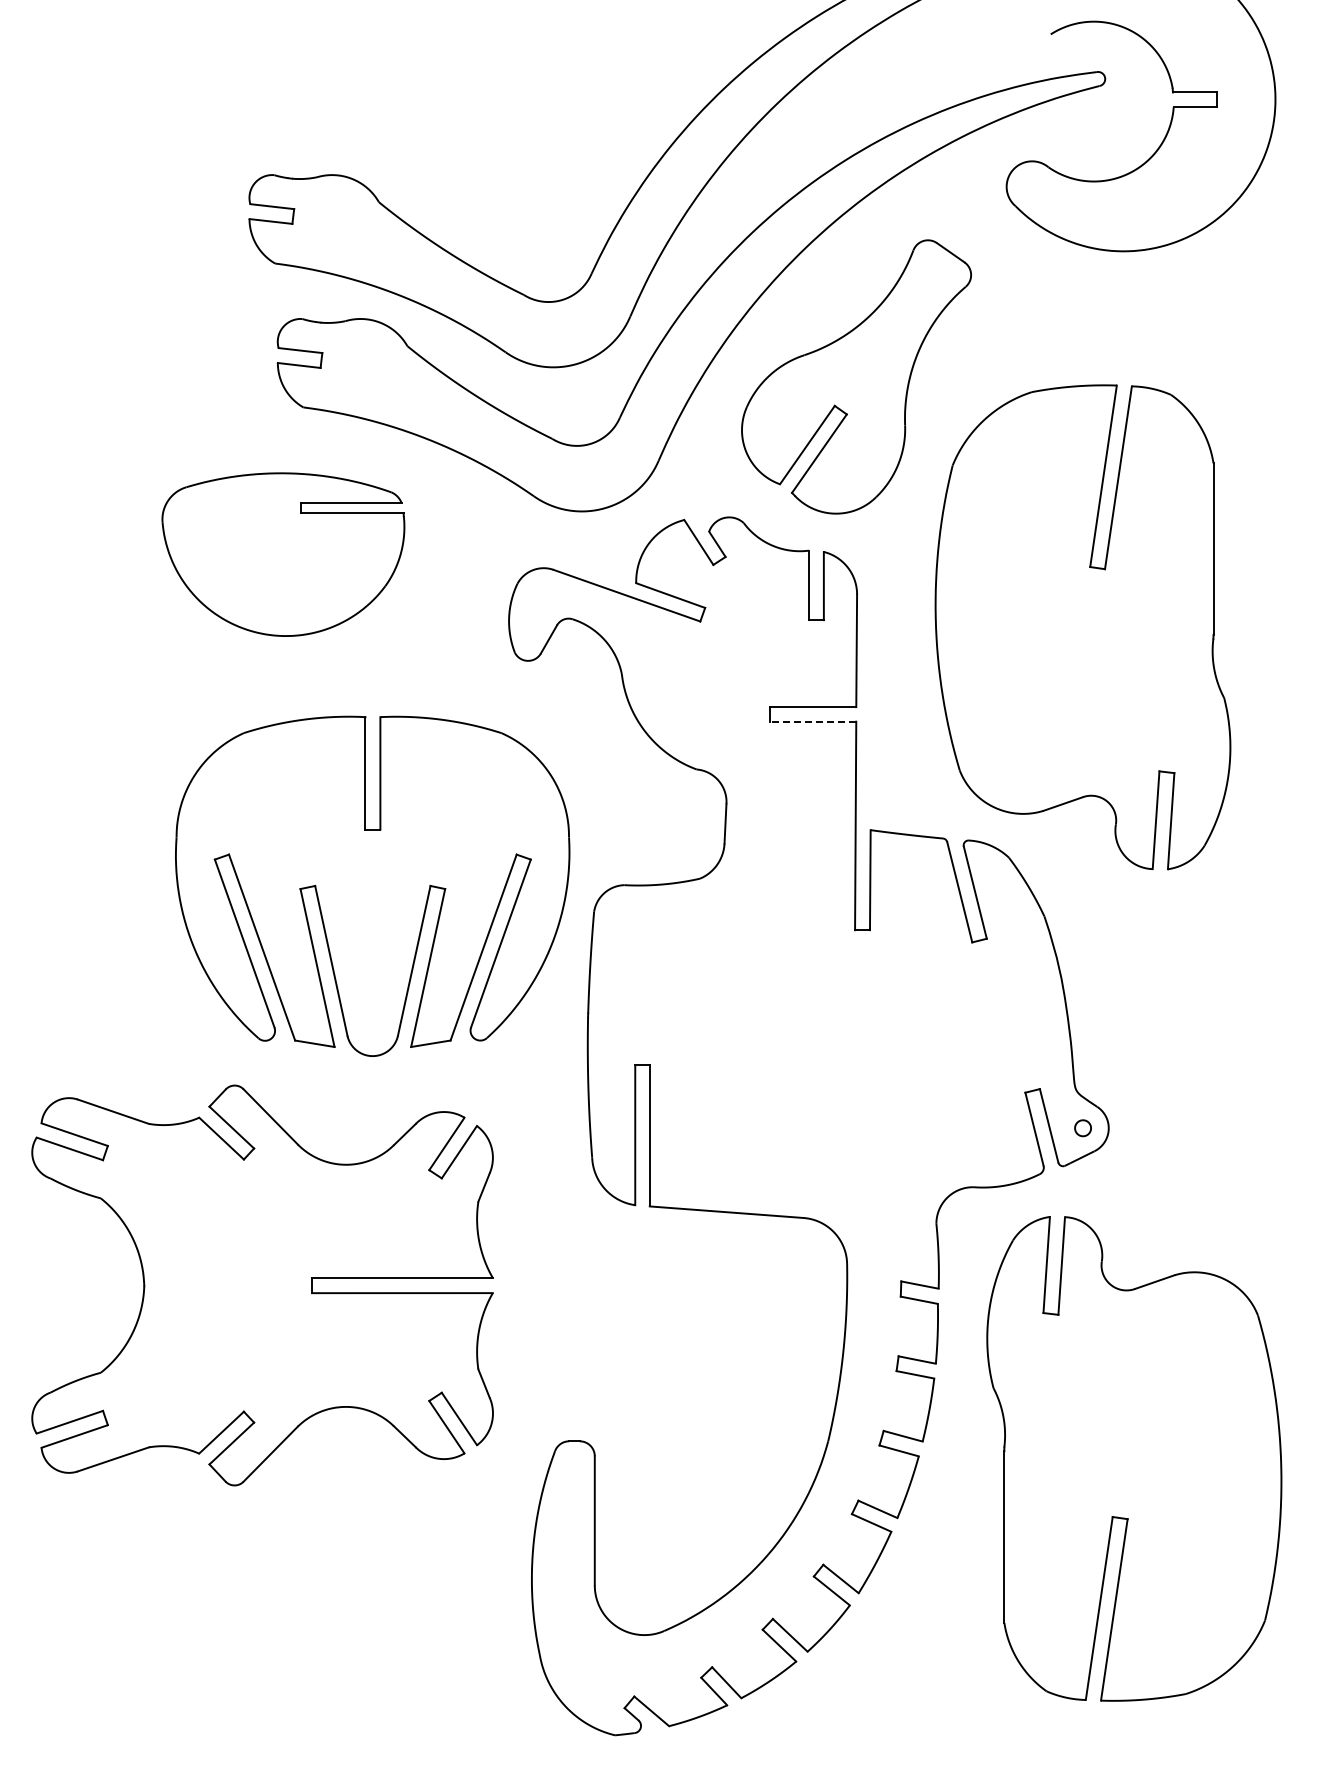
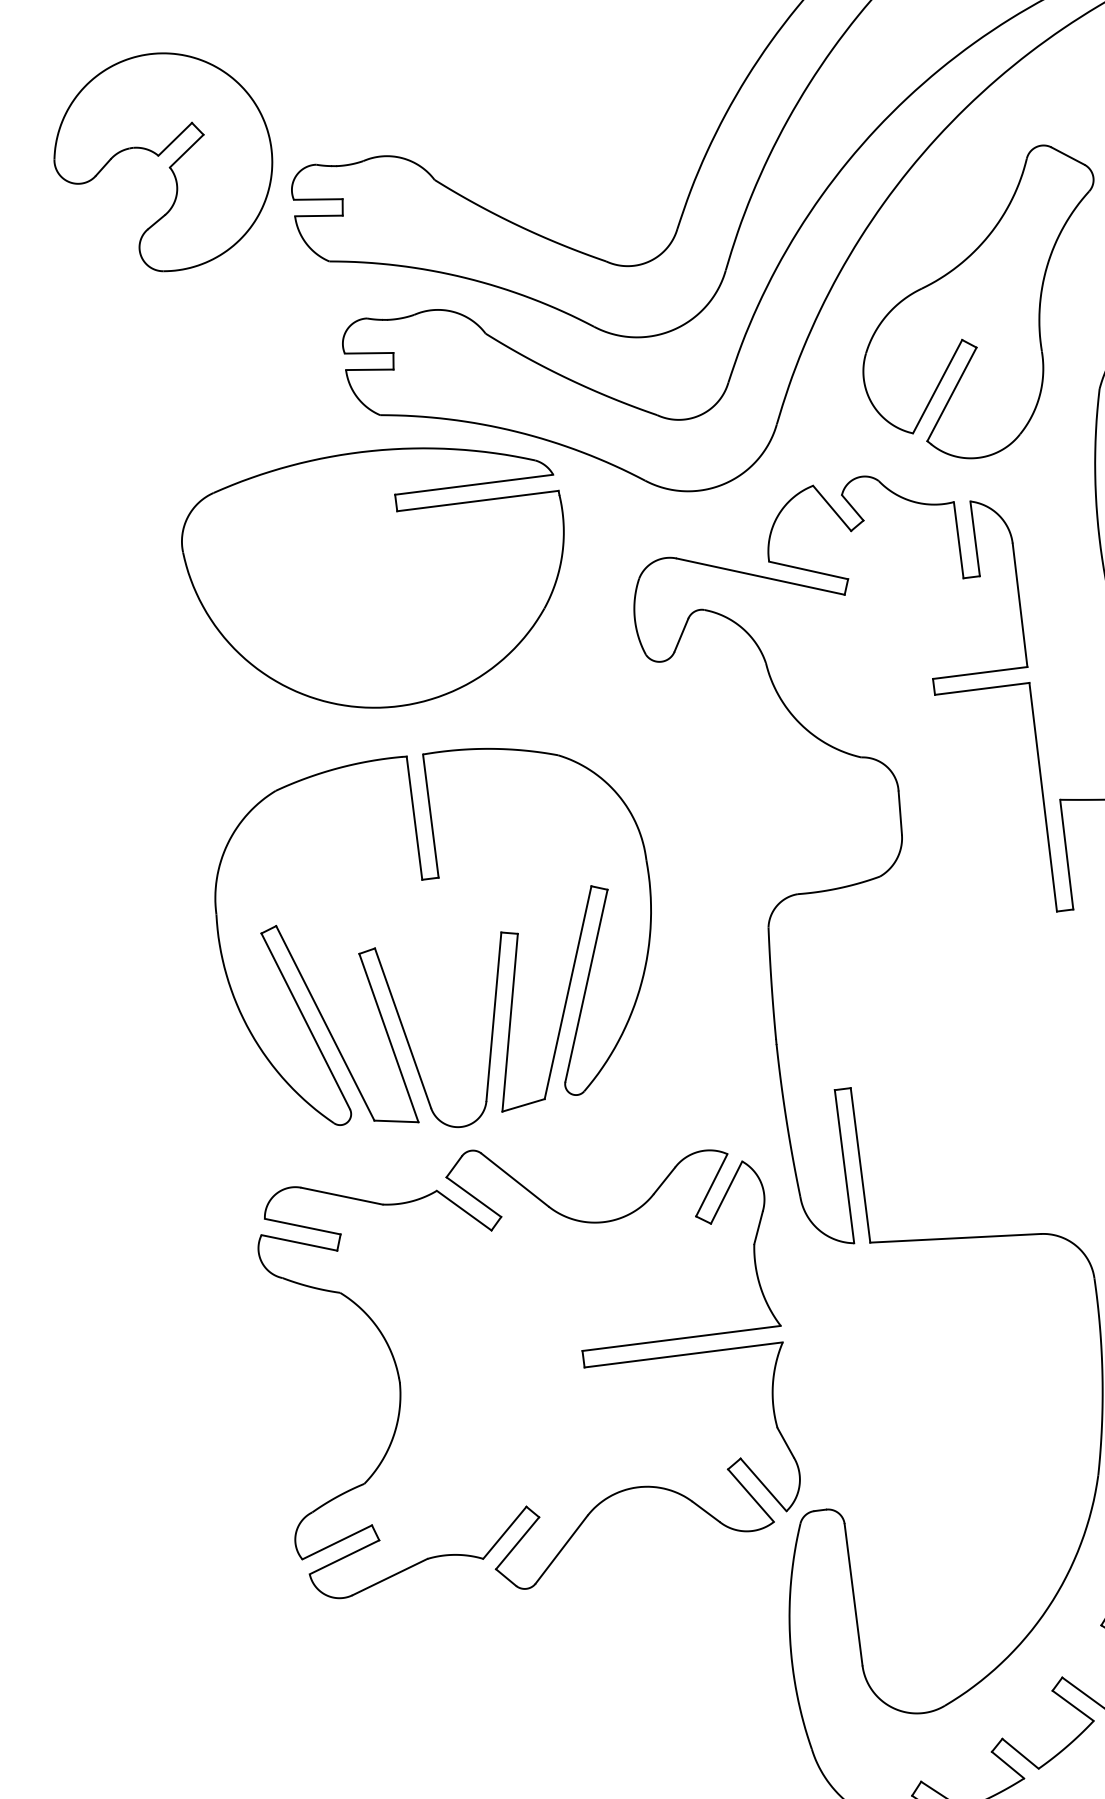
part: (133, 150) -> (158, 157), added
part: (283, 554) -> (378, 579), size x1.43
line: (812, 721) -> (981, 688), dashed -> solid
part: (372, 885) -> (437, 940), moved
part: (262, 1285) -> (529, 1365), moved

